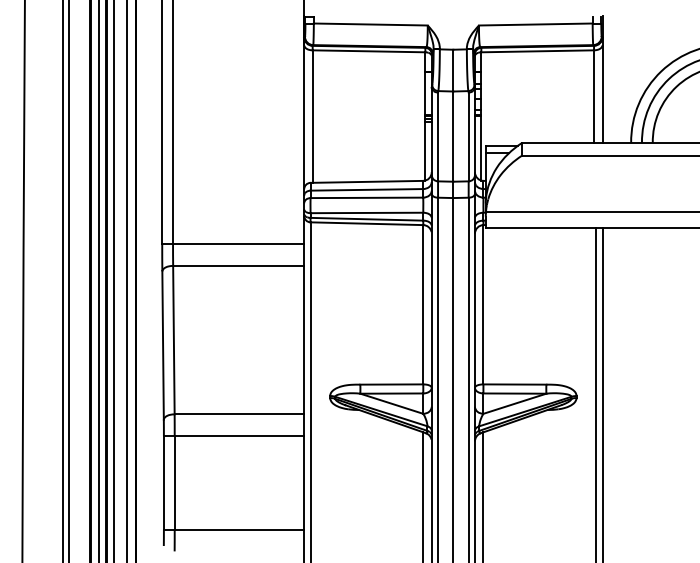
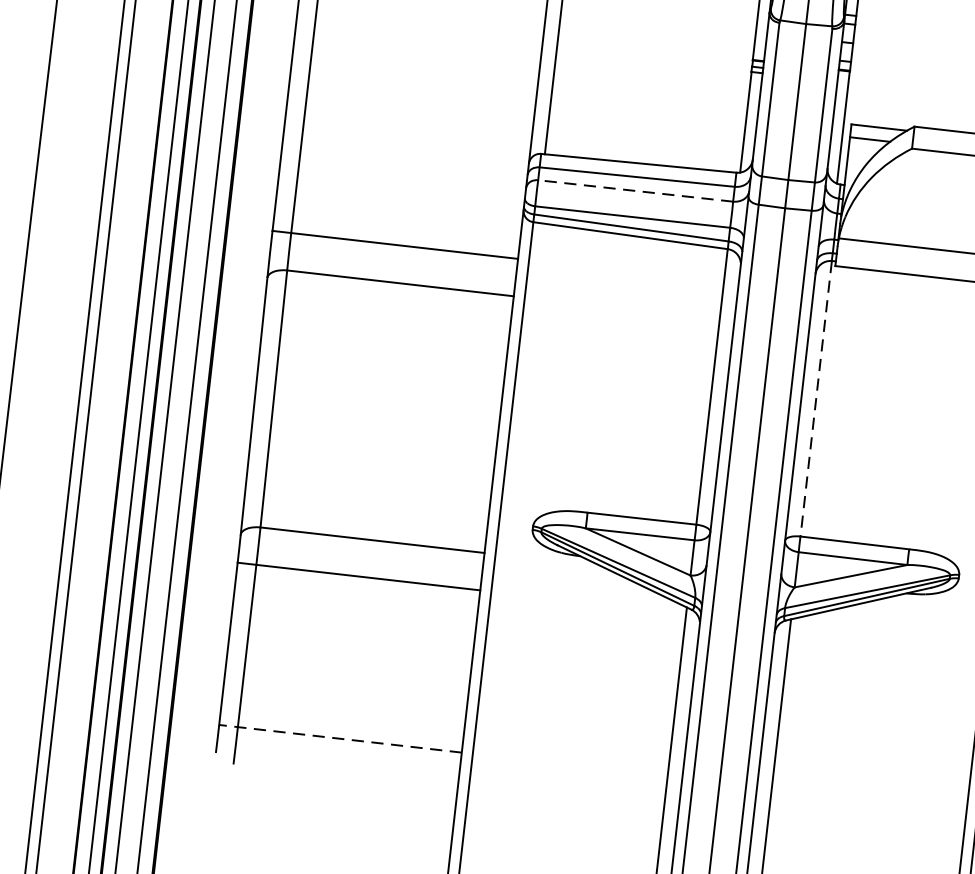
line: (366, 197) -> (635, 190), solid -> dashed
line: (483, 304) -> (816, 398), solid -> dashed
line: (233, 529) -> (339, 738), solid -> dashed

